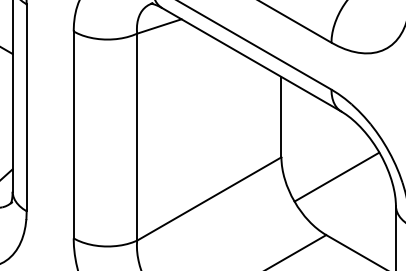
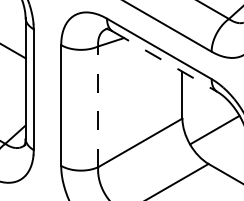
line: (252, 59) -> (165, 61), solid -> dashed
line: (137, 136) -> (98, 106), solid -> dashed

